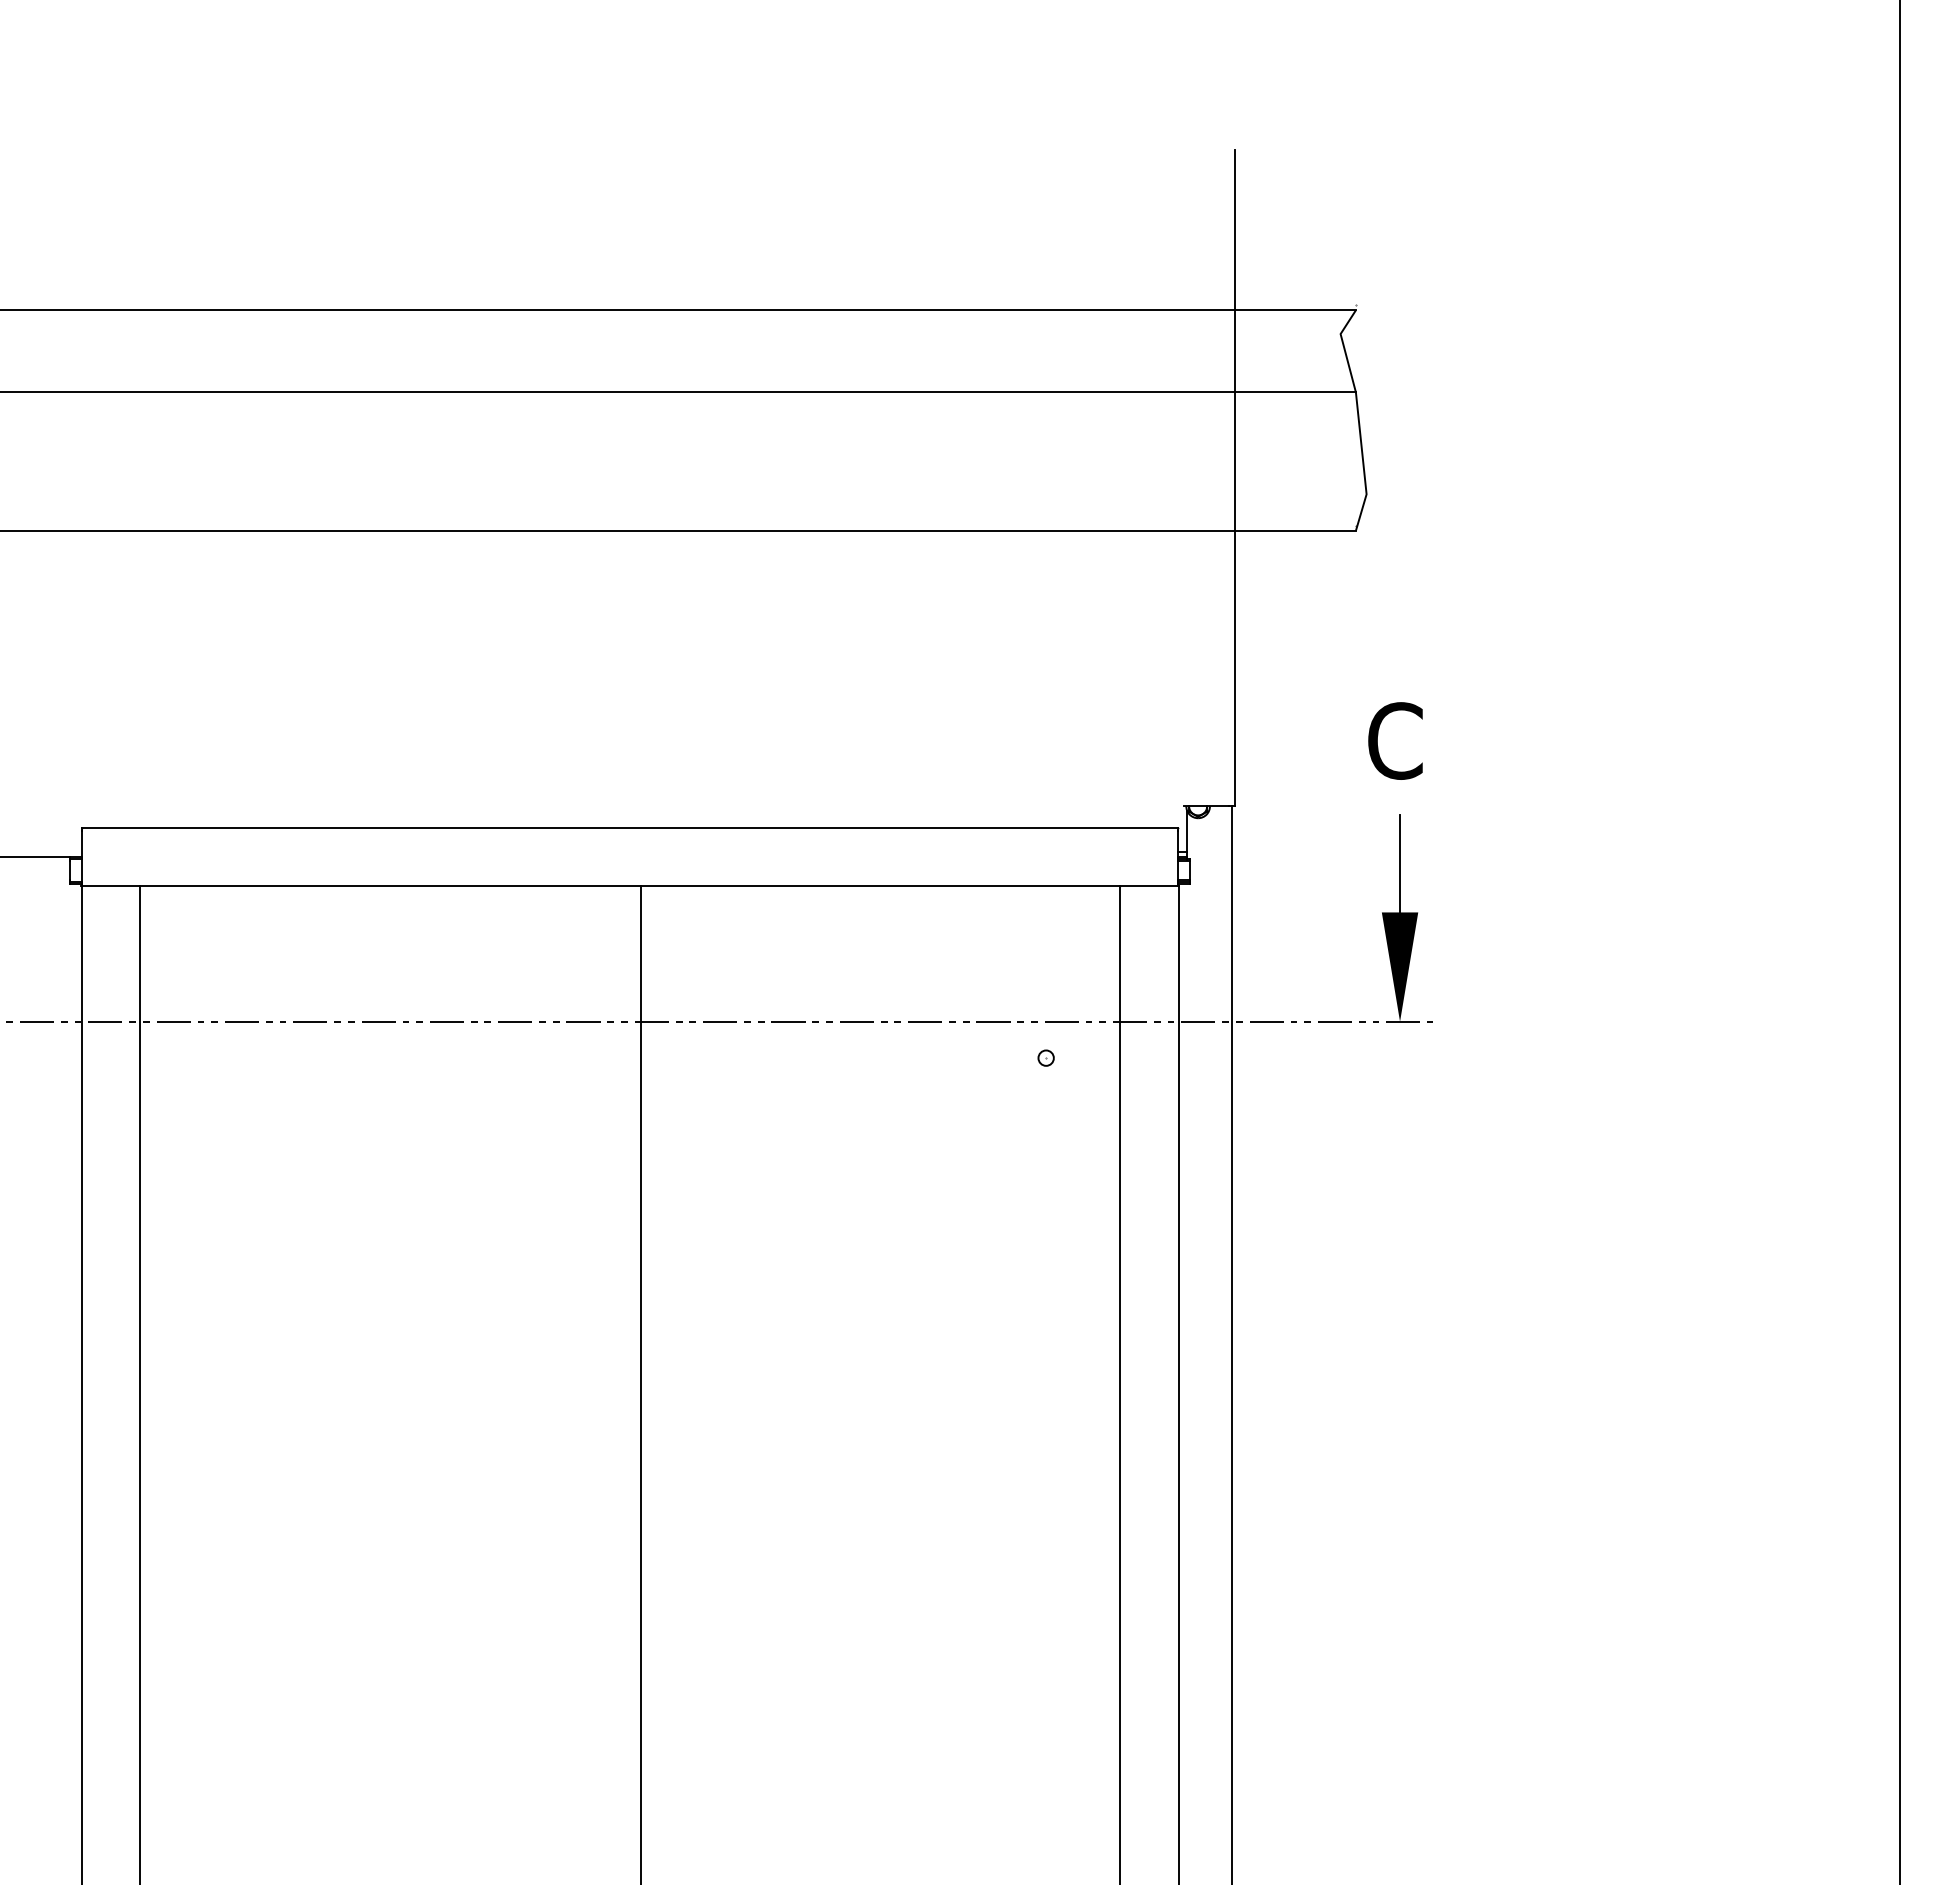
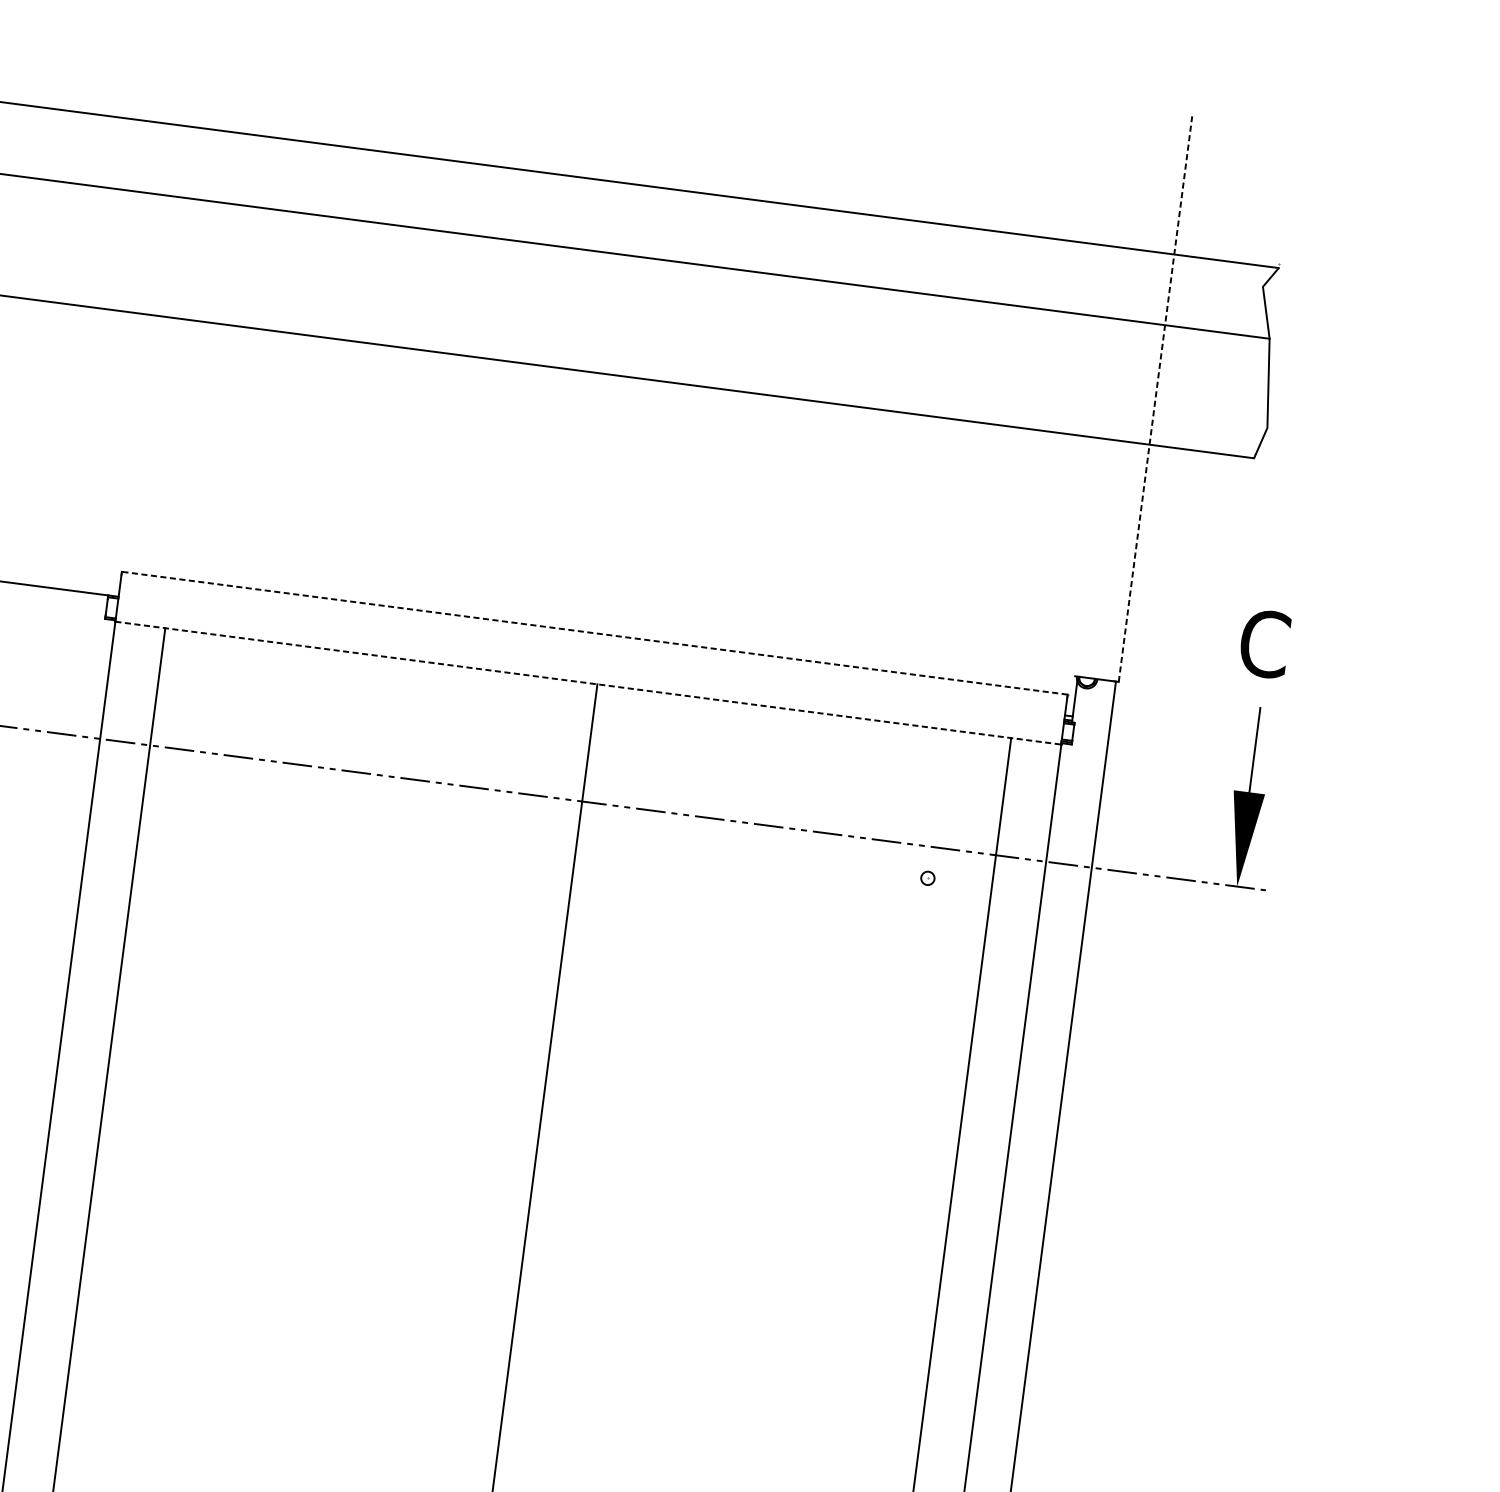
line: (1234, 478) -> (1155, 399), solid -> dashed
line: (629, 828) -> (594, 633), solid -> dashed
line: (630, 885) -> (588, 682), solid -> dashed

